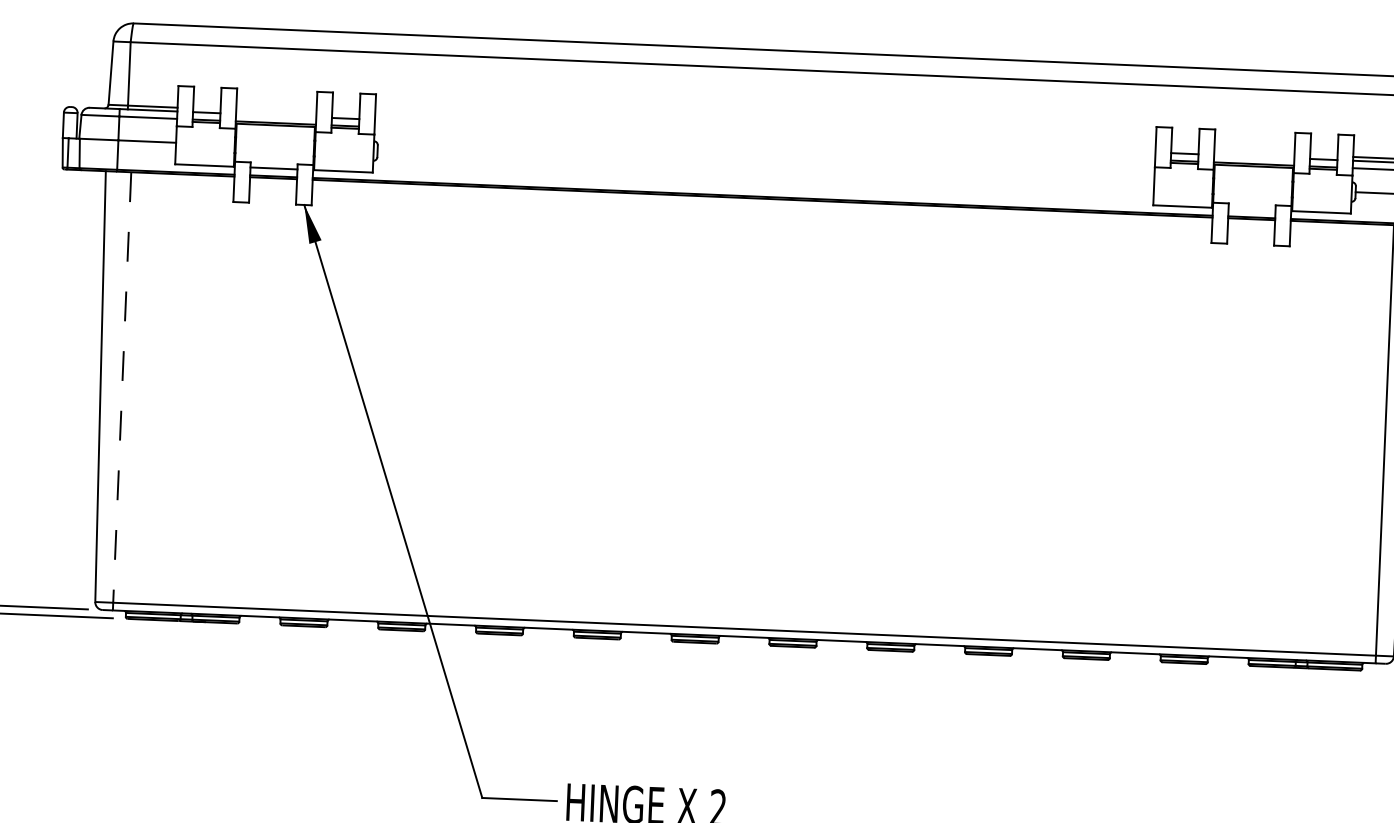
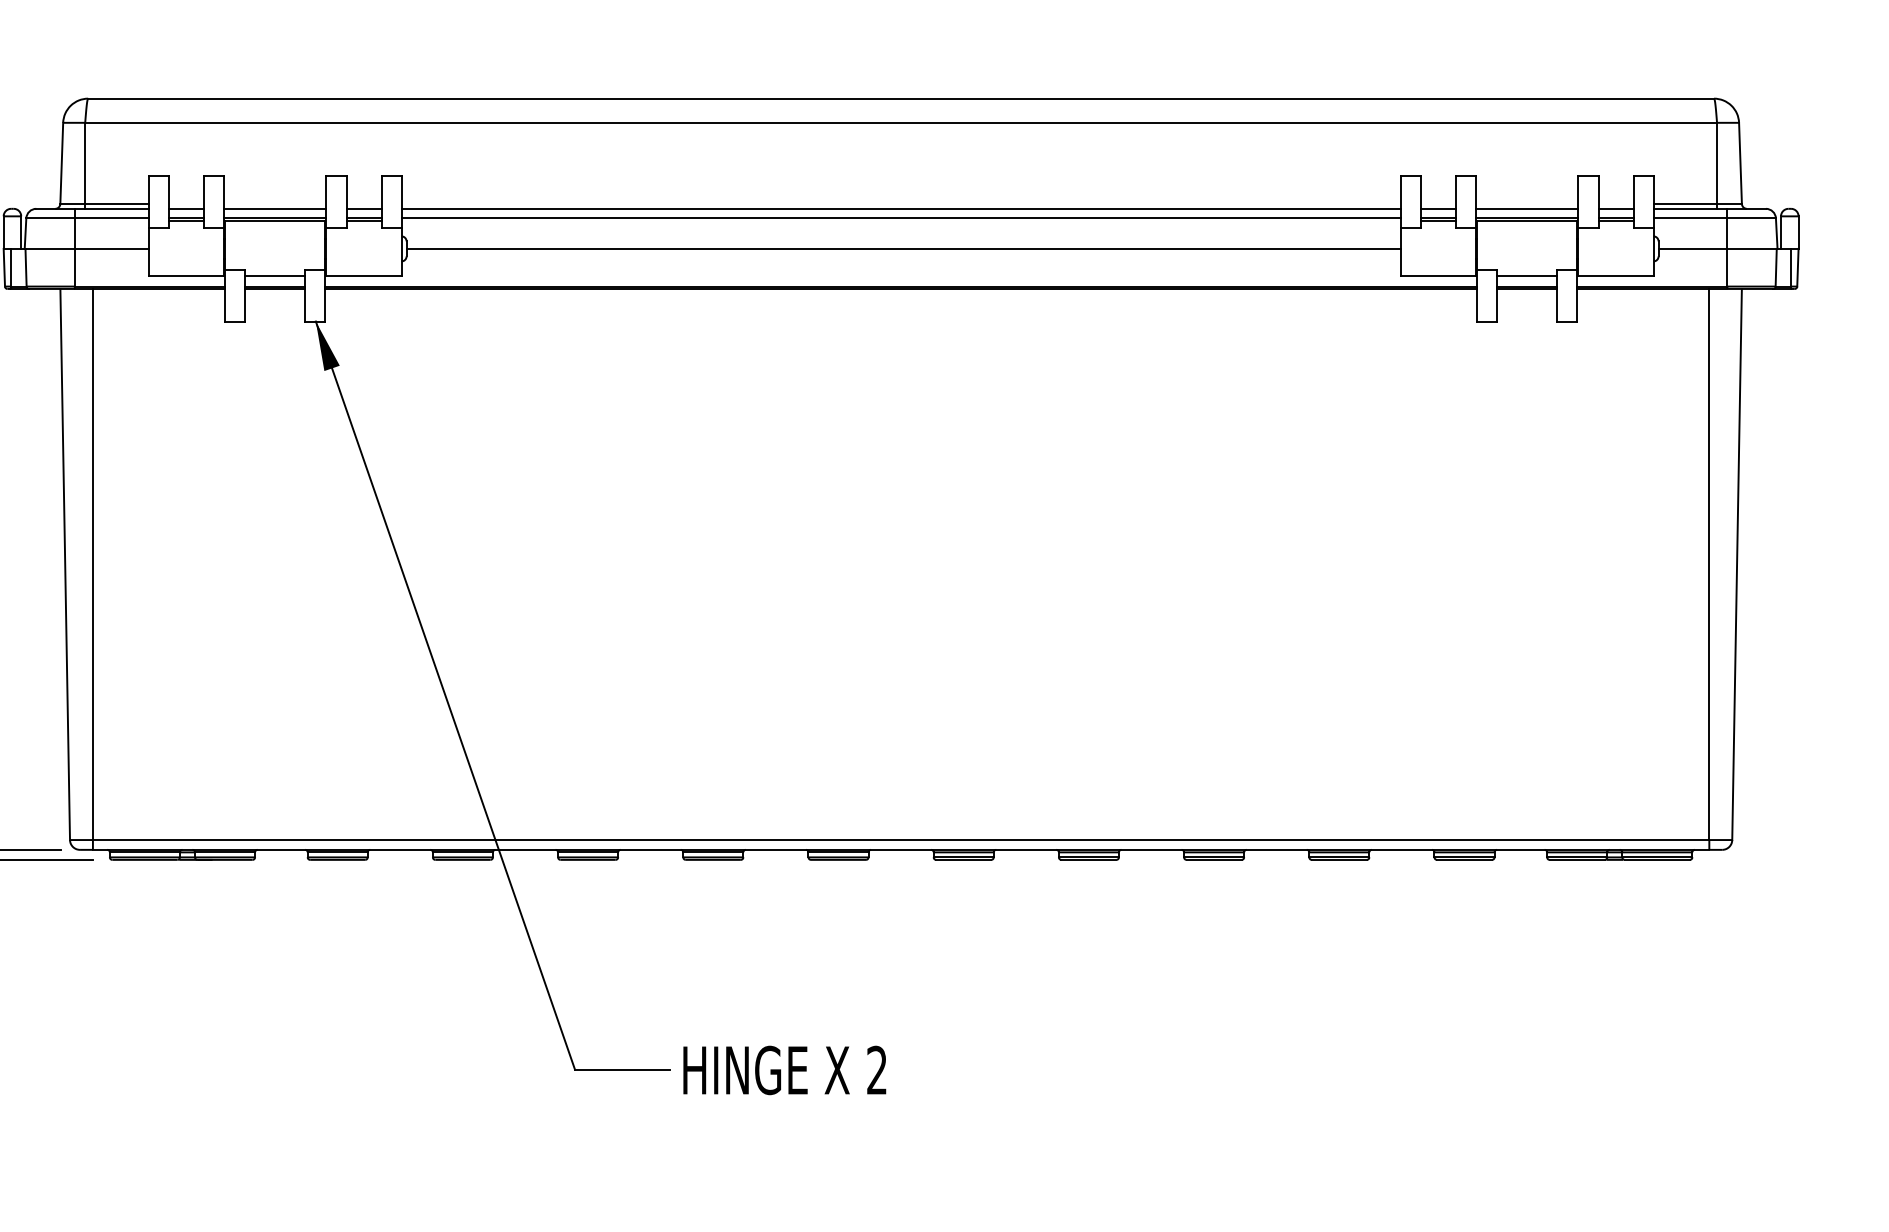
line: (275, 115) -> (274, 208), added
line: (764, 135) -> (900, 208), added
line: (764, 143) -> (900, 218), added
line: (1253, 156) -> (1526, 208), added
line: (765, 167) -> (903, 248), added
line: (1252, 209) -> (1527, 276), added
line: (121, 387) -> (92, 564), dashed -> solid

